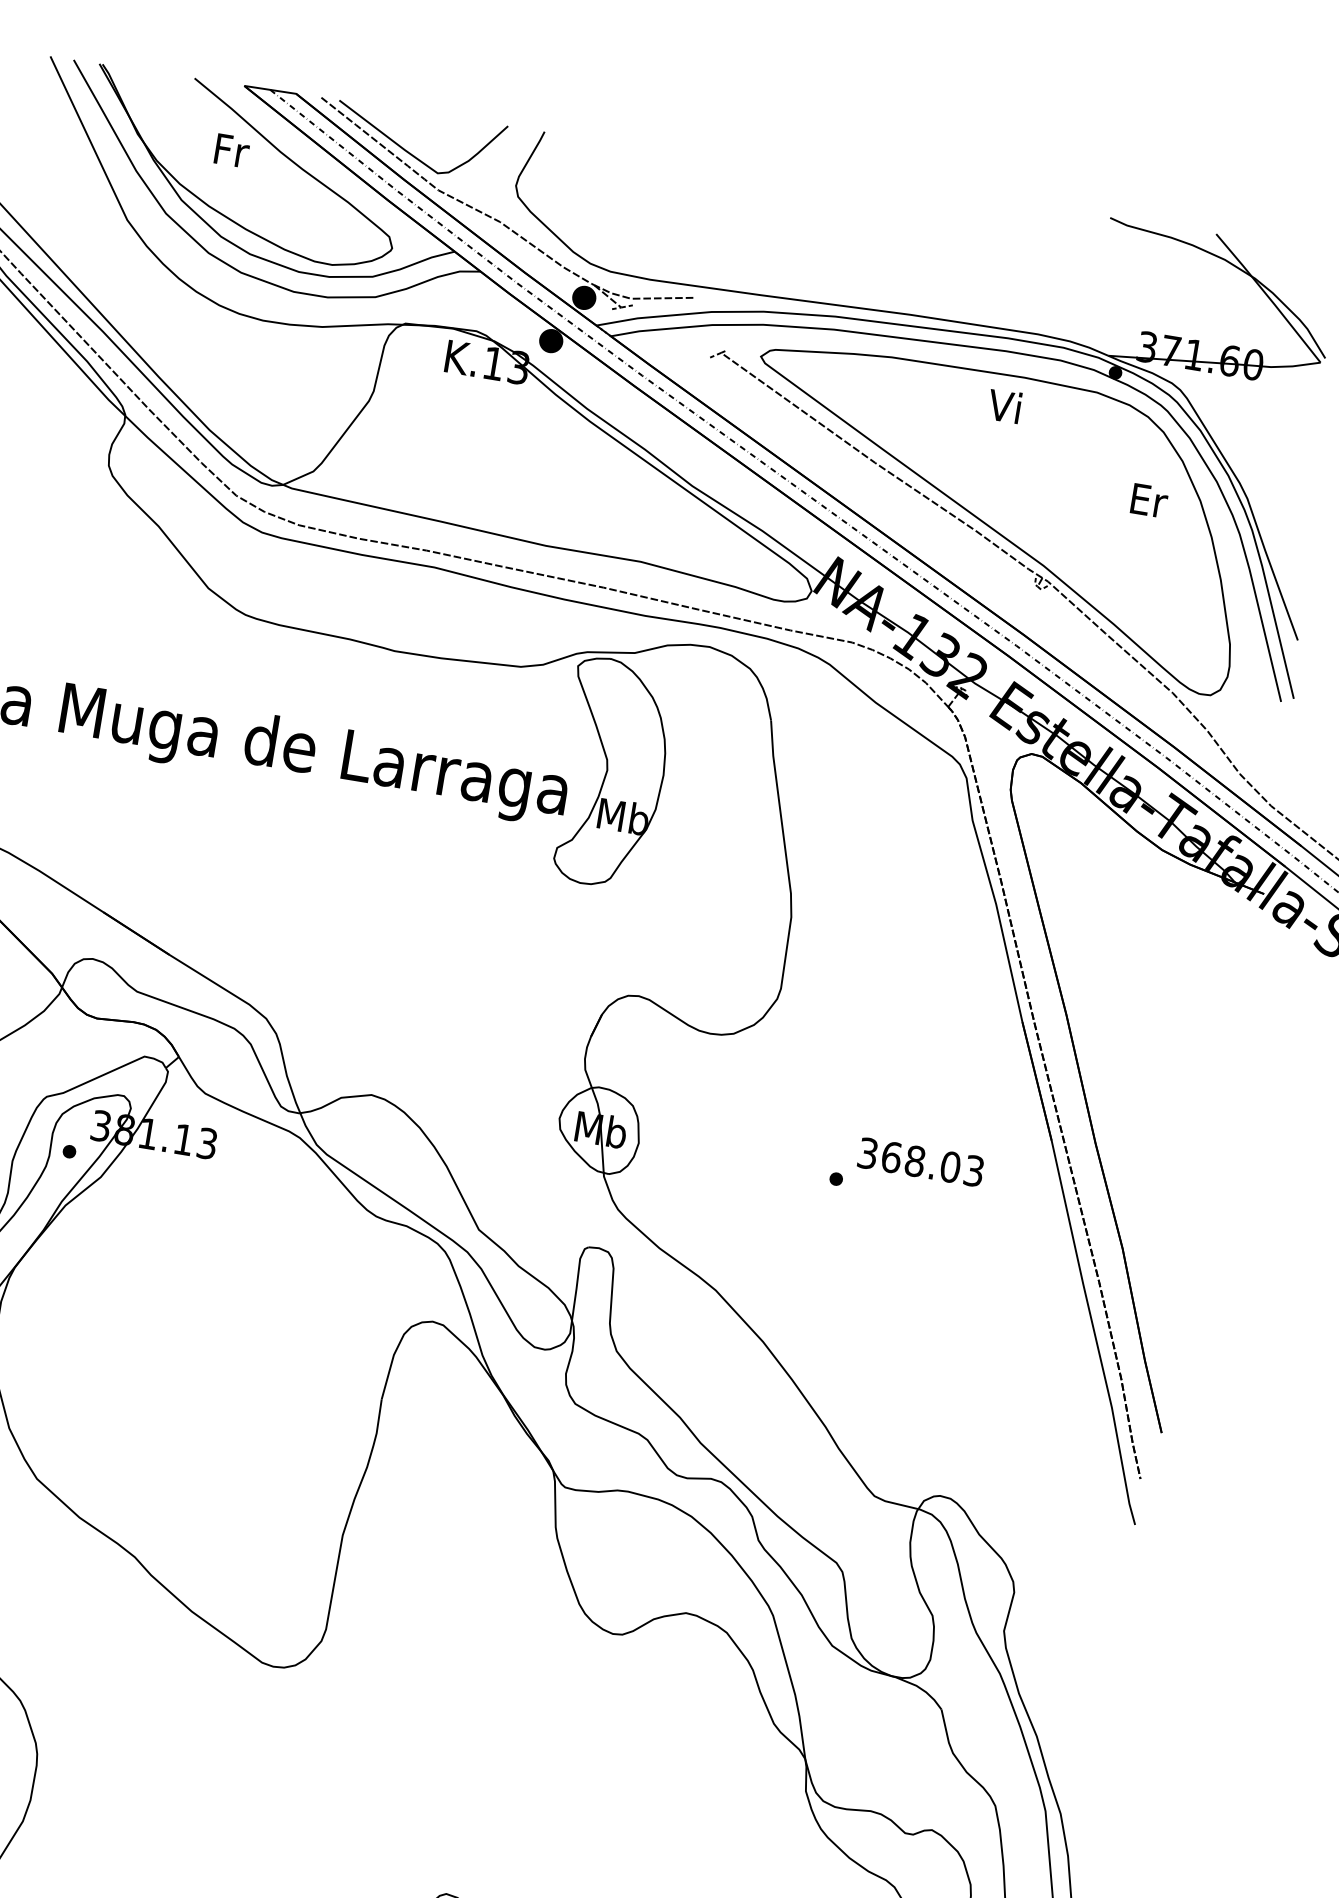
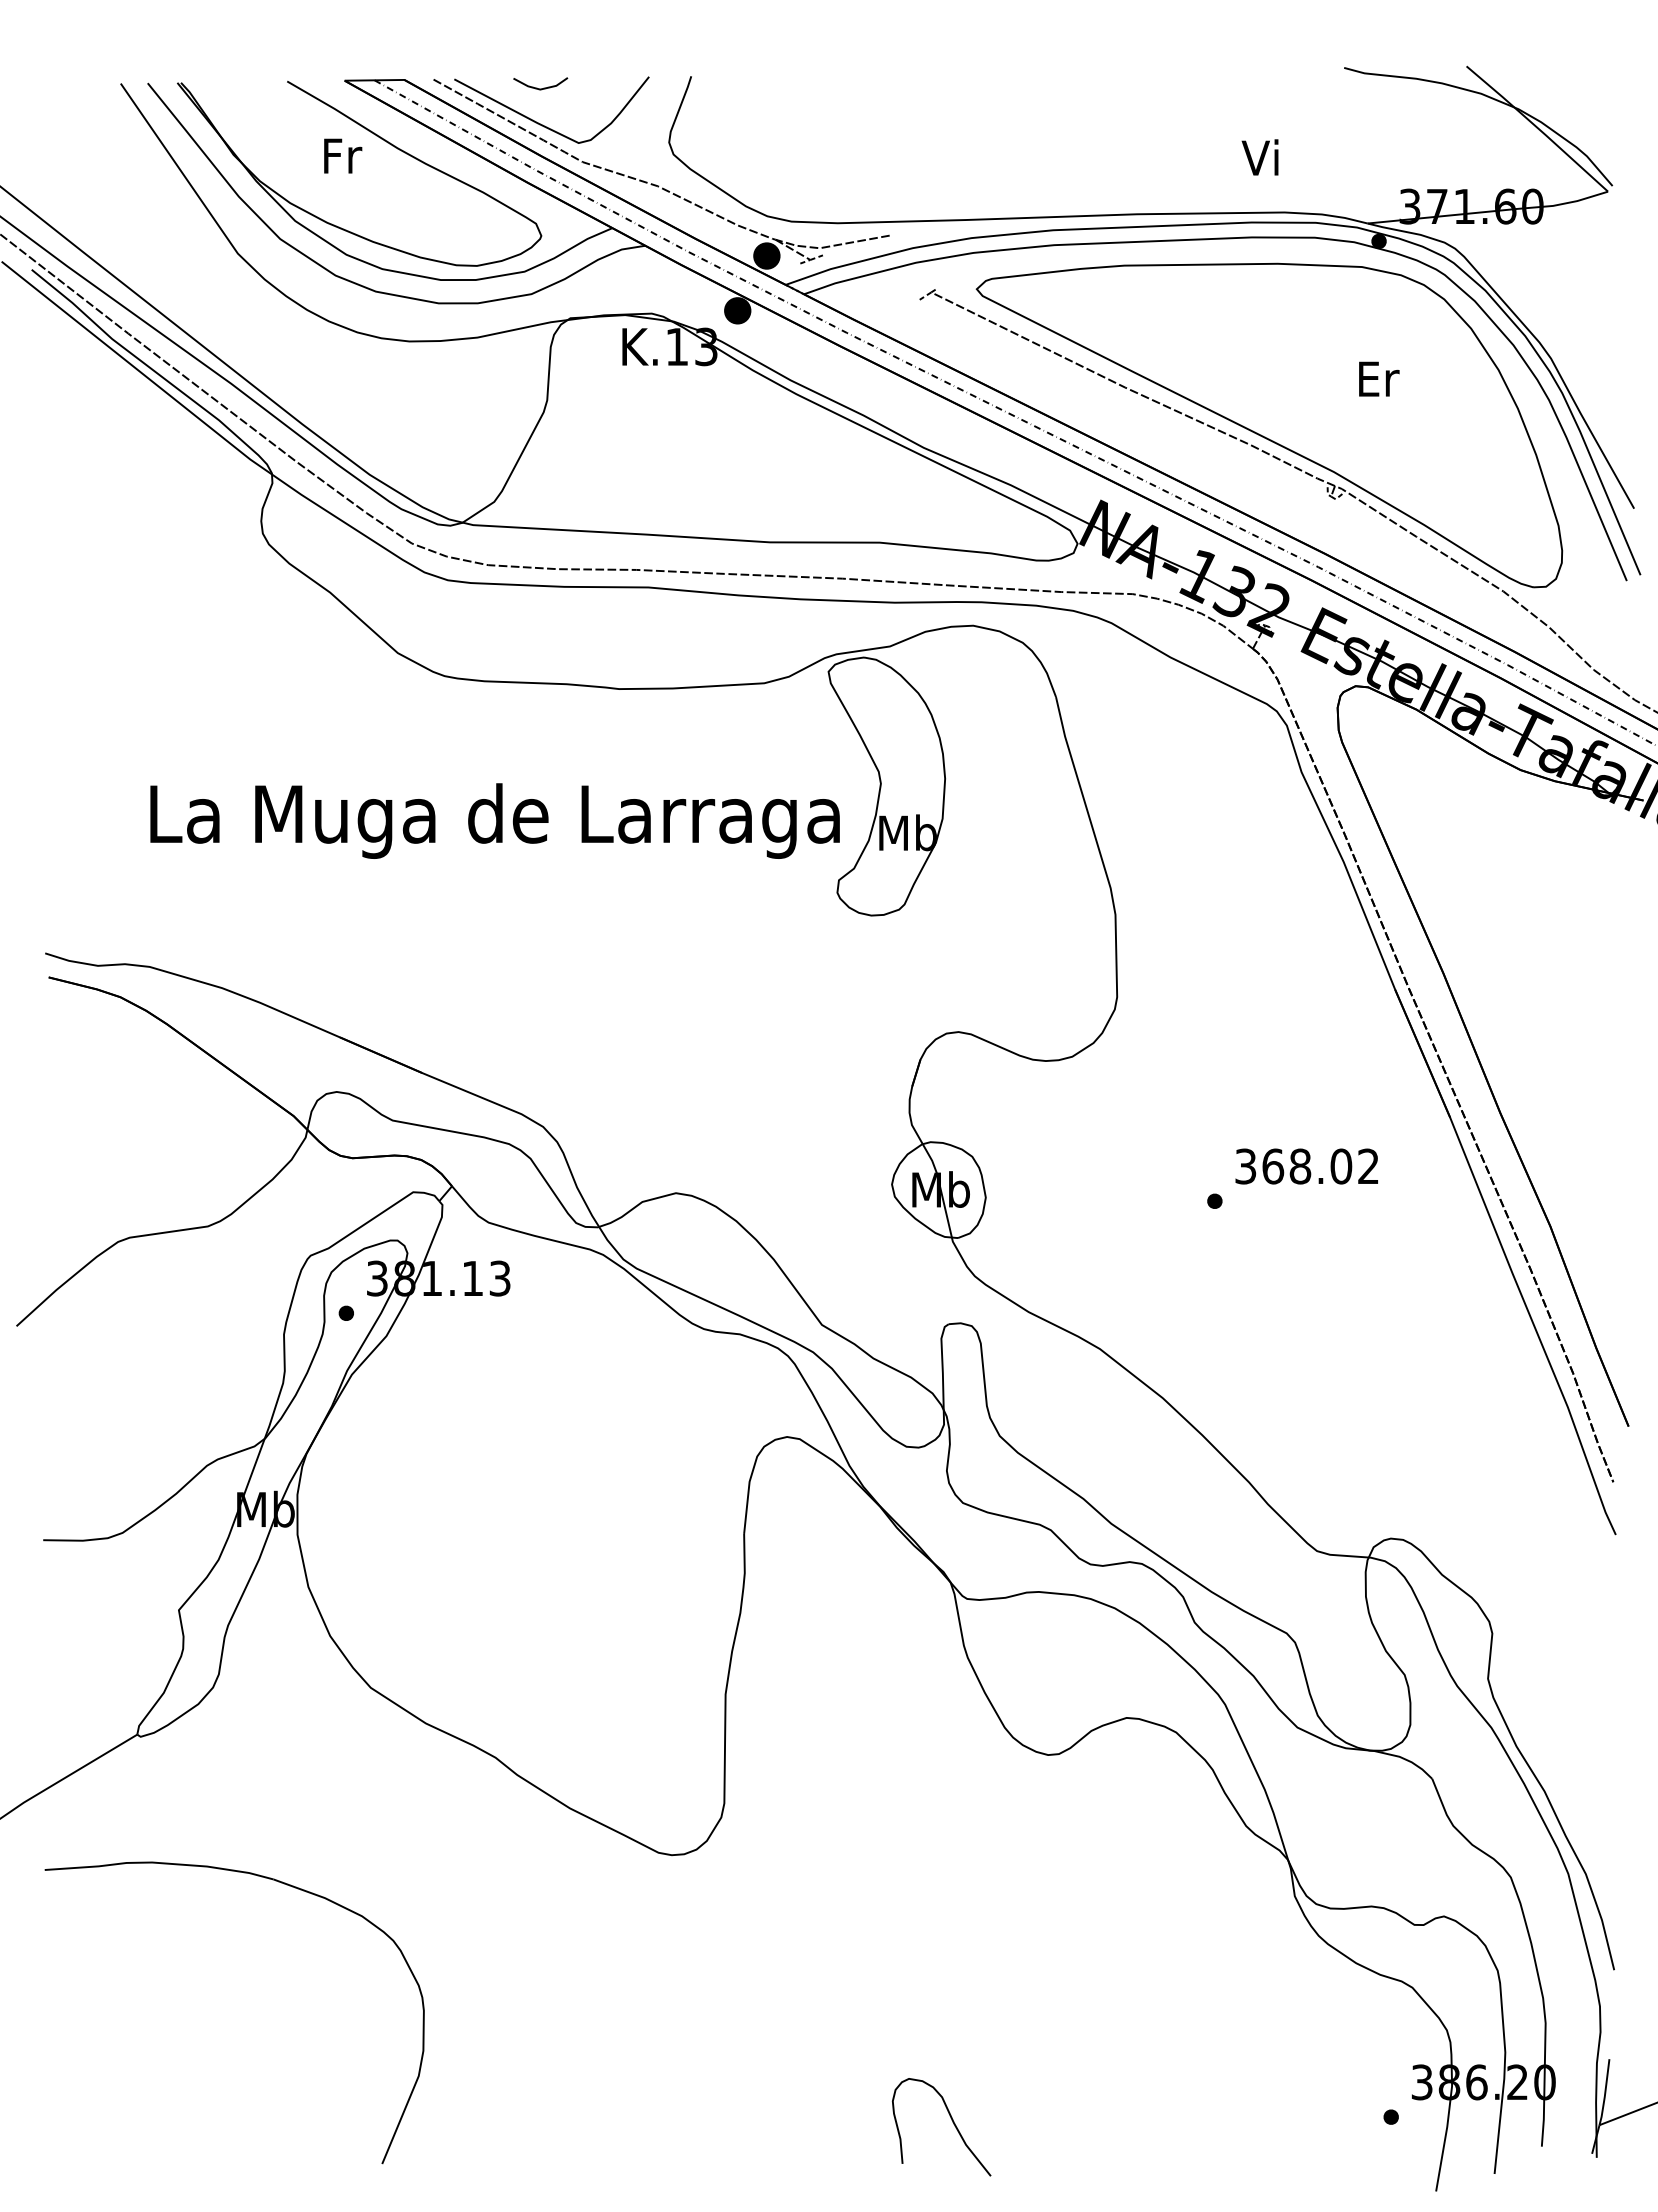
line: (410, 119) -> (537, 87), added
text: (1003, 405) -> (1259, 157), moved
text: (1149, 500) -> (1379, 378), moved
text: (974, 1171) -> (1368, 1166), 368.03 -> 368.02

